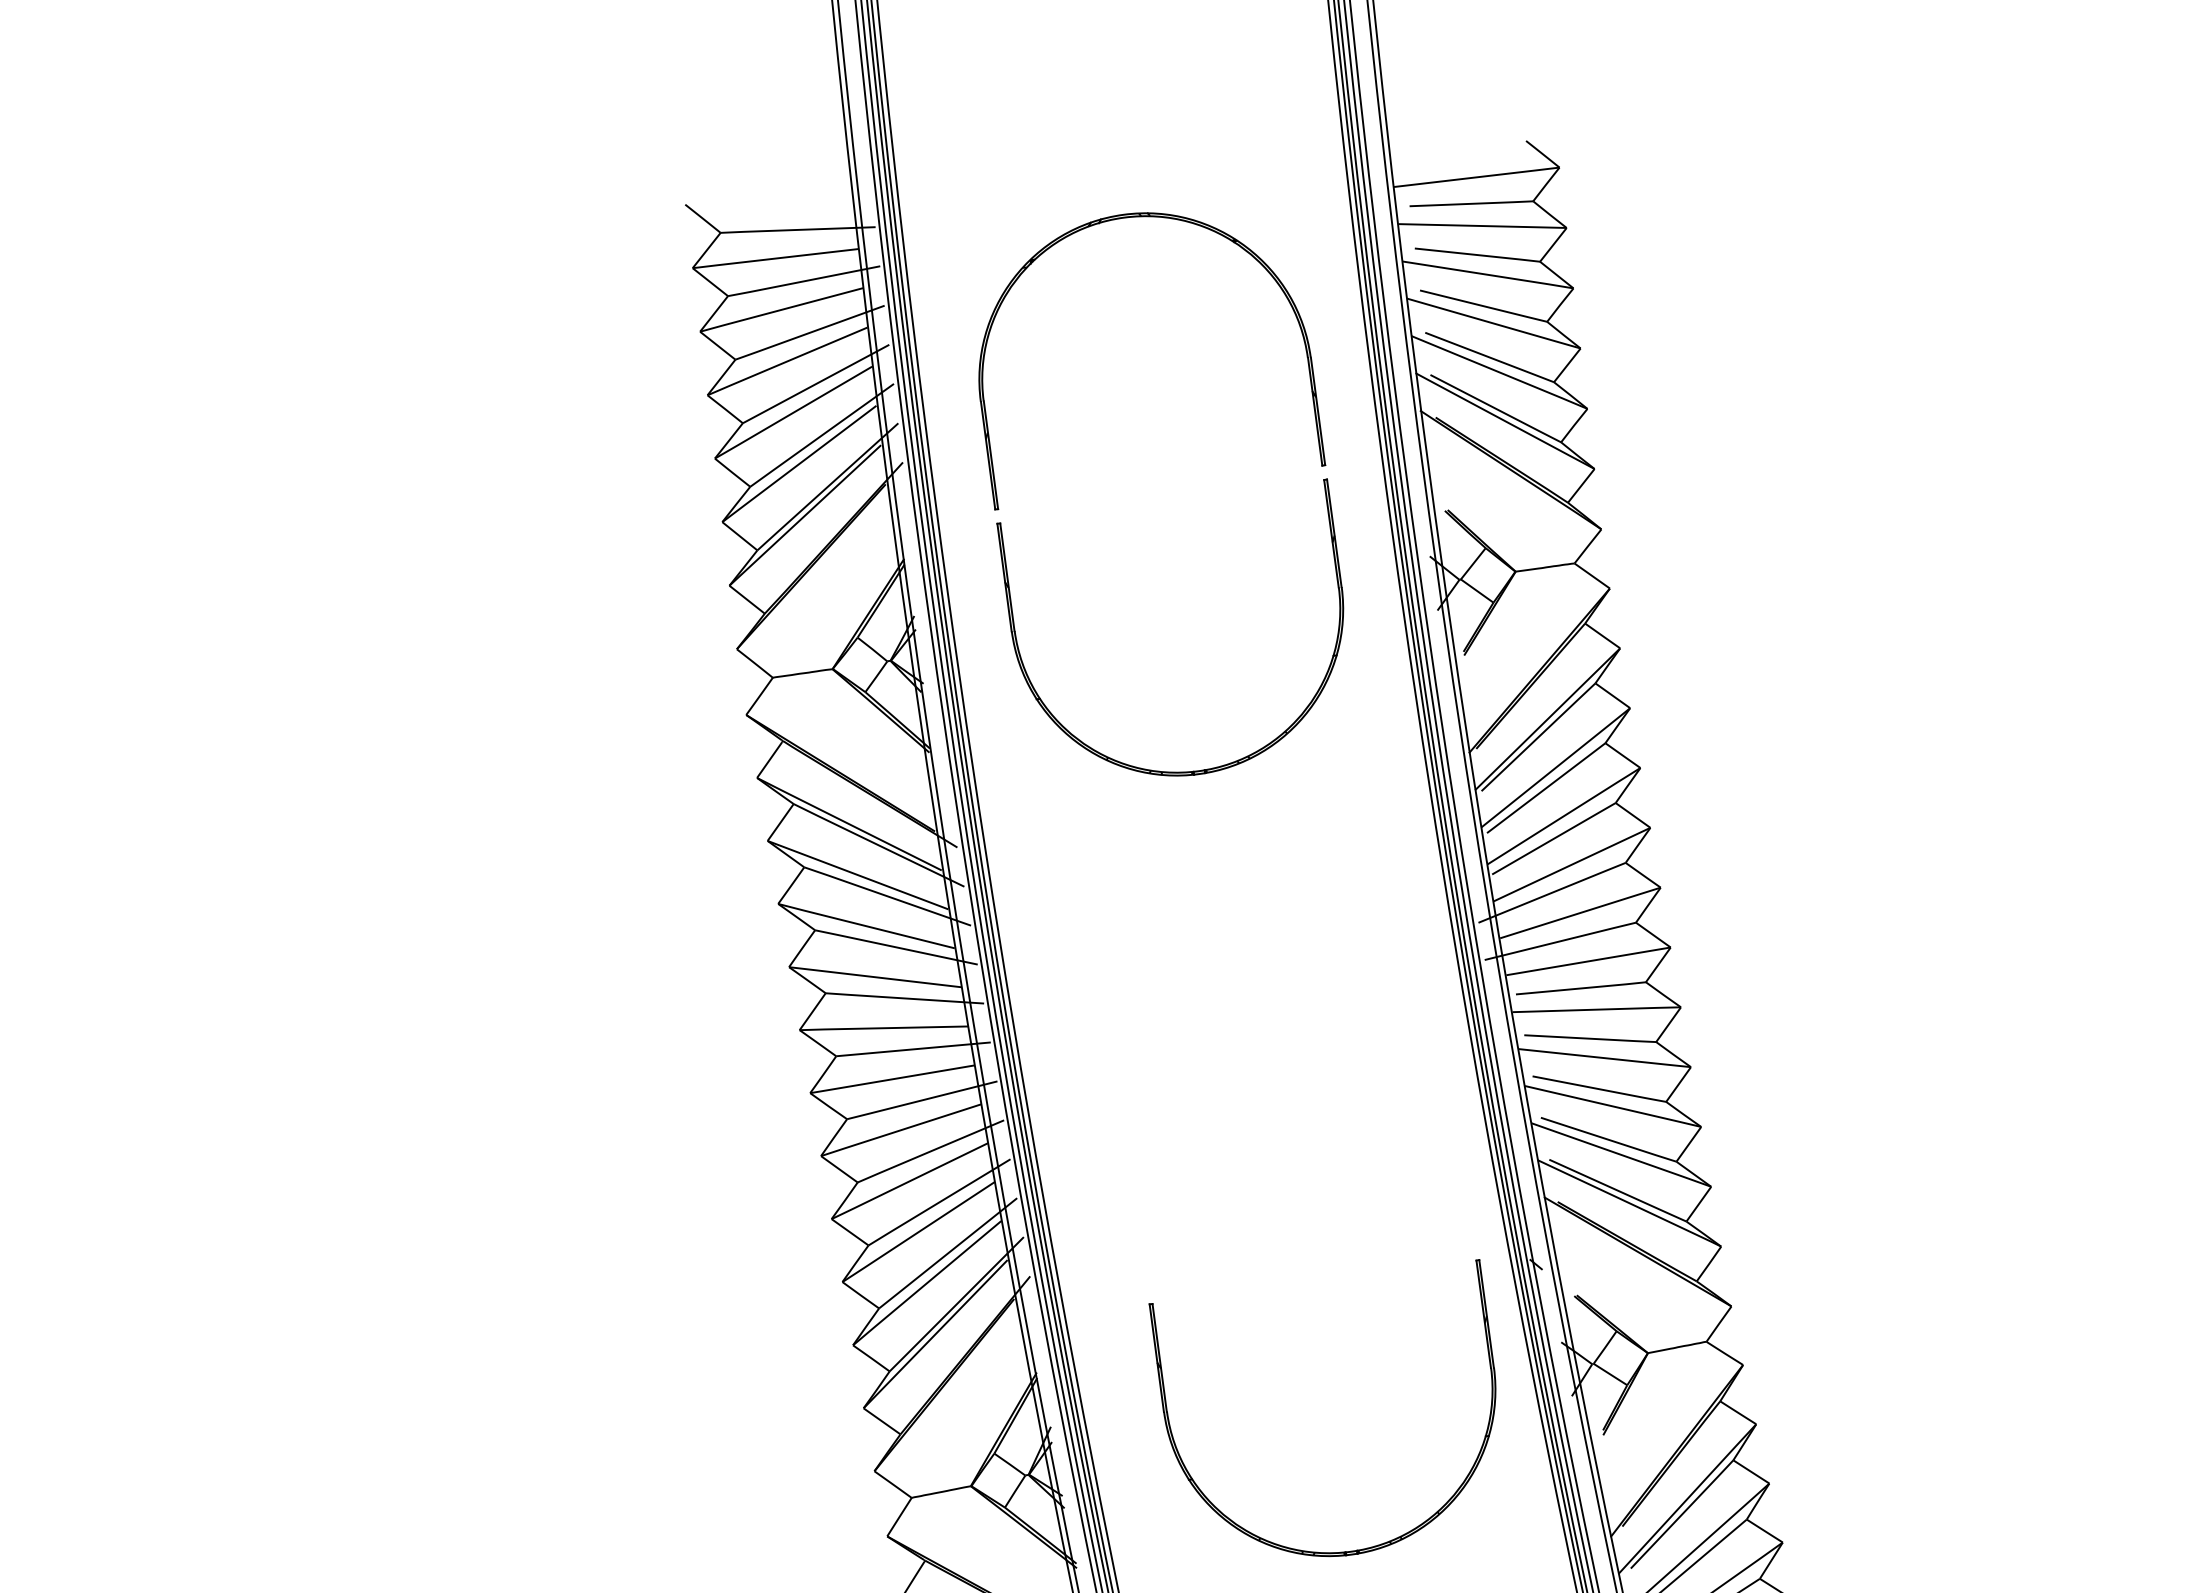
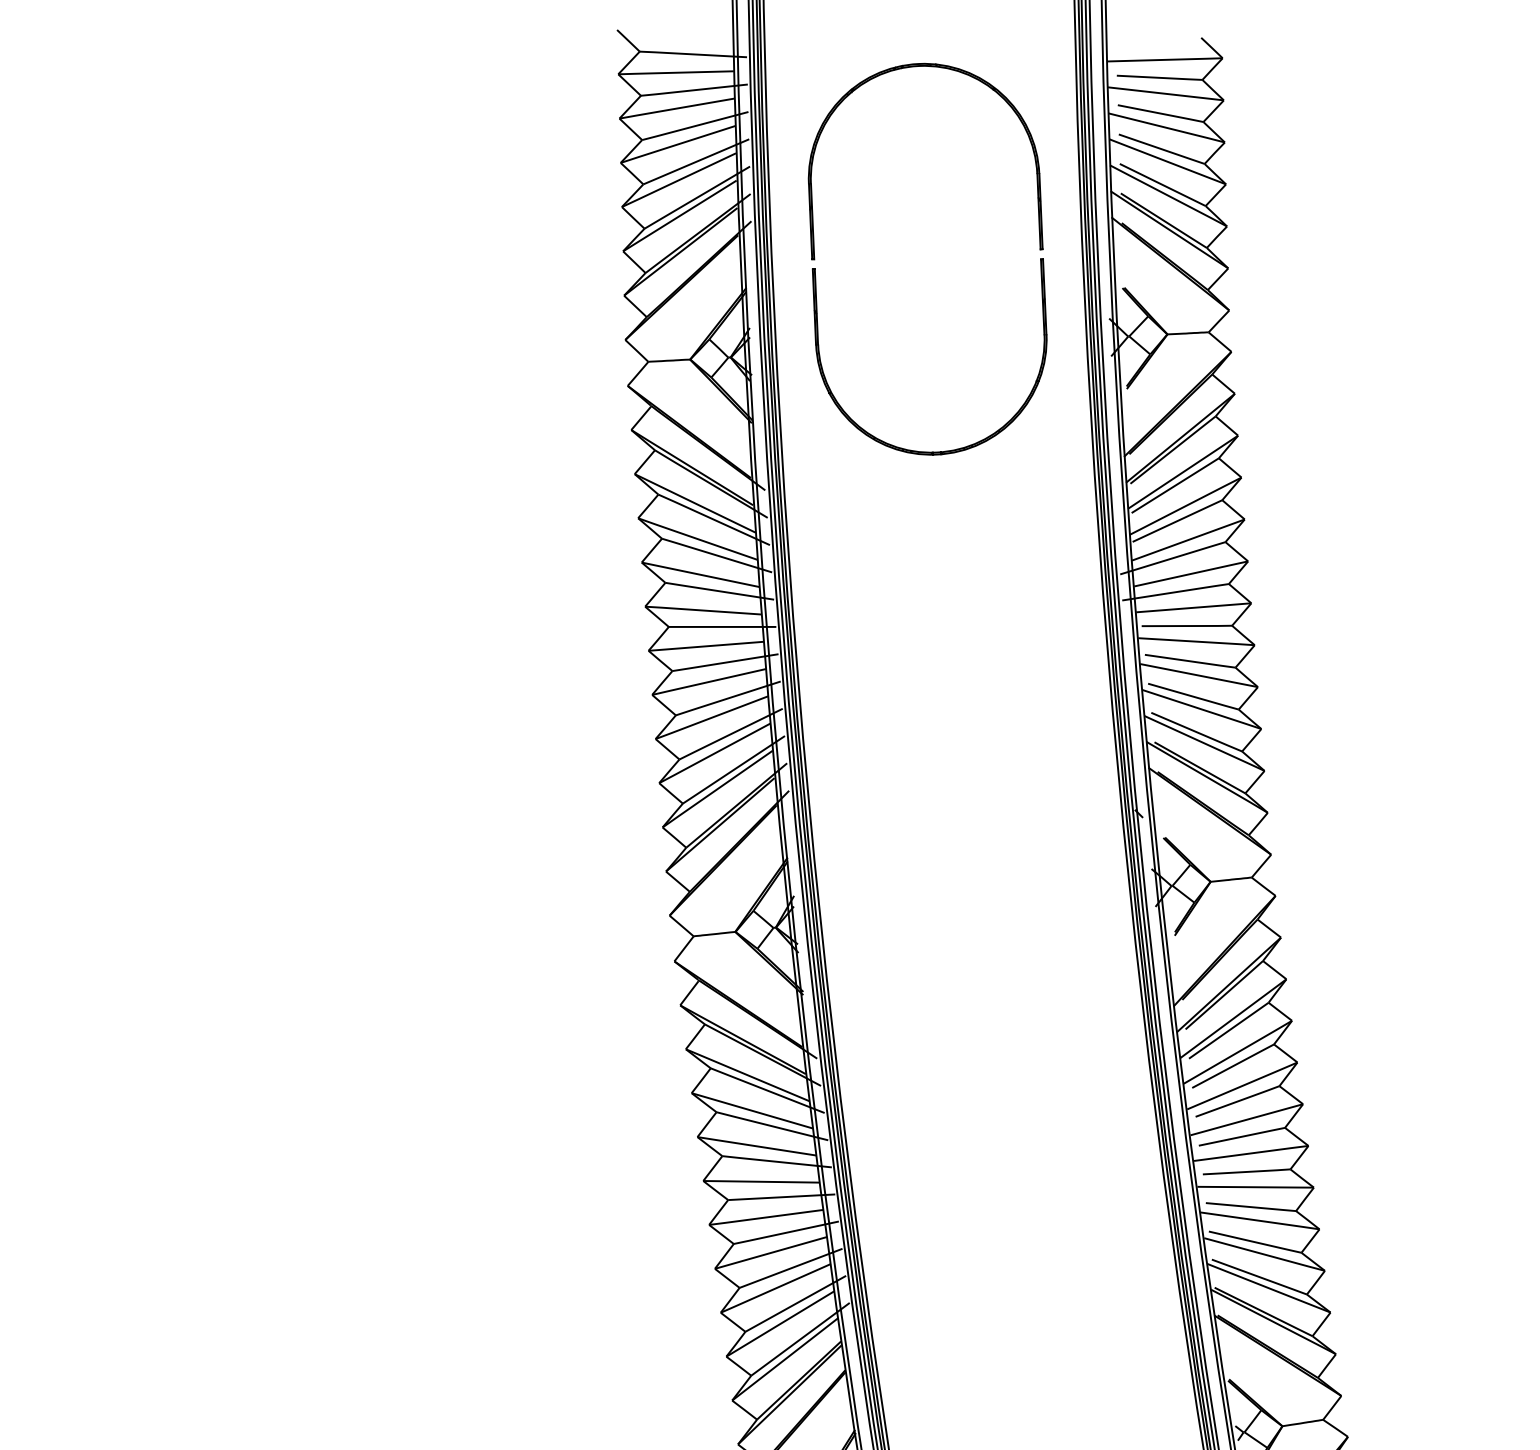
part: (1323, 1551) -> (974, 998), removed

